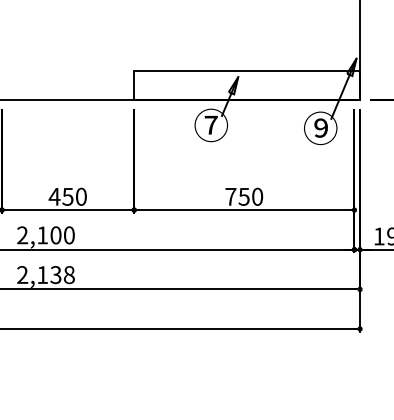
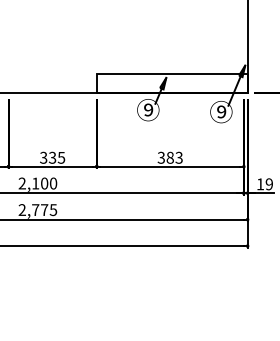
text: (211, 124) -> (148, 109), ⑦ -> ⑨
text: (67, 196) -> (52, 157), 450 -> 335
text: (243, 196) -> (169, 157), 750 -> 383
text: (55, 275) -> (44, 210), 2,138 -> 2,775

